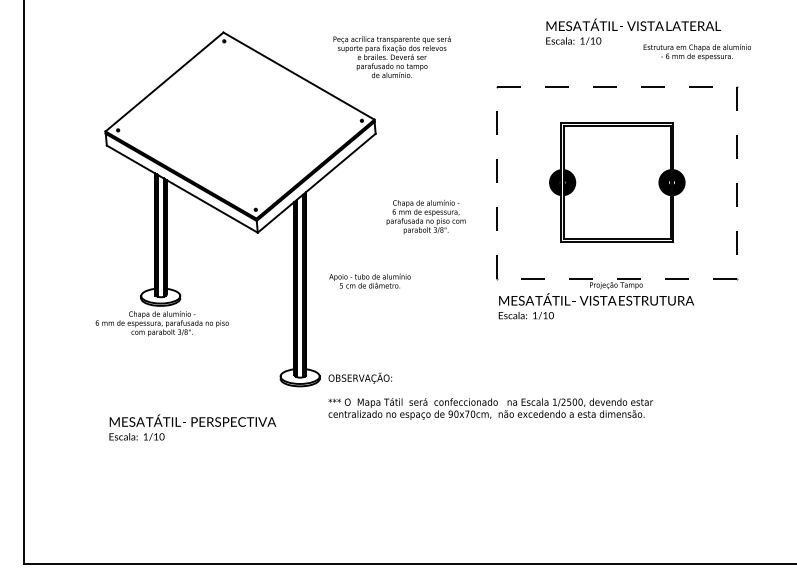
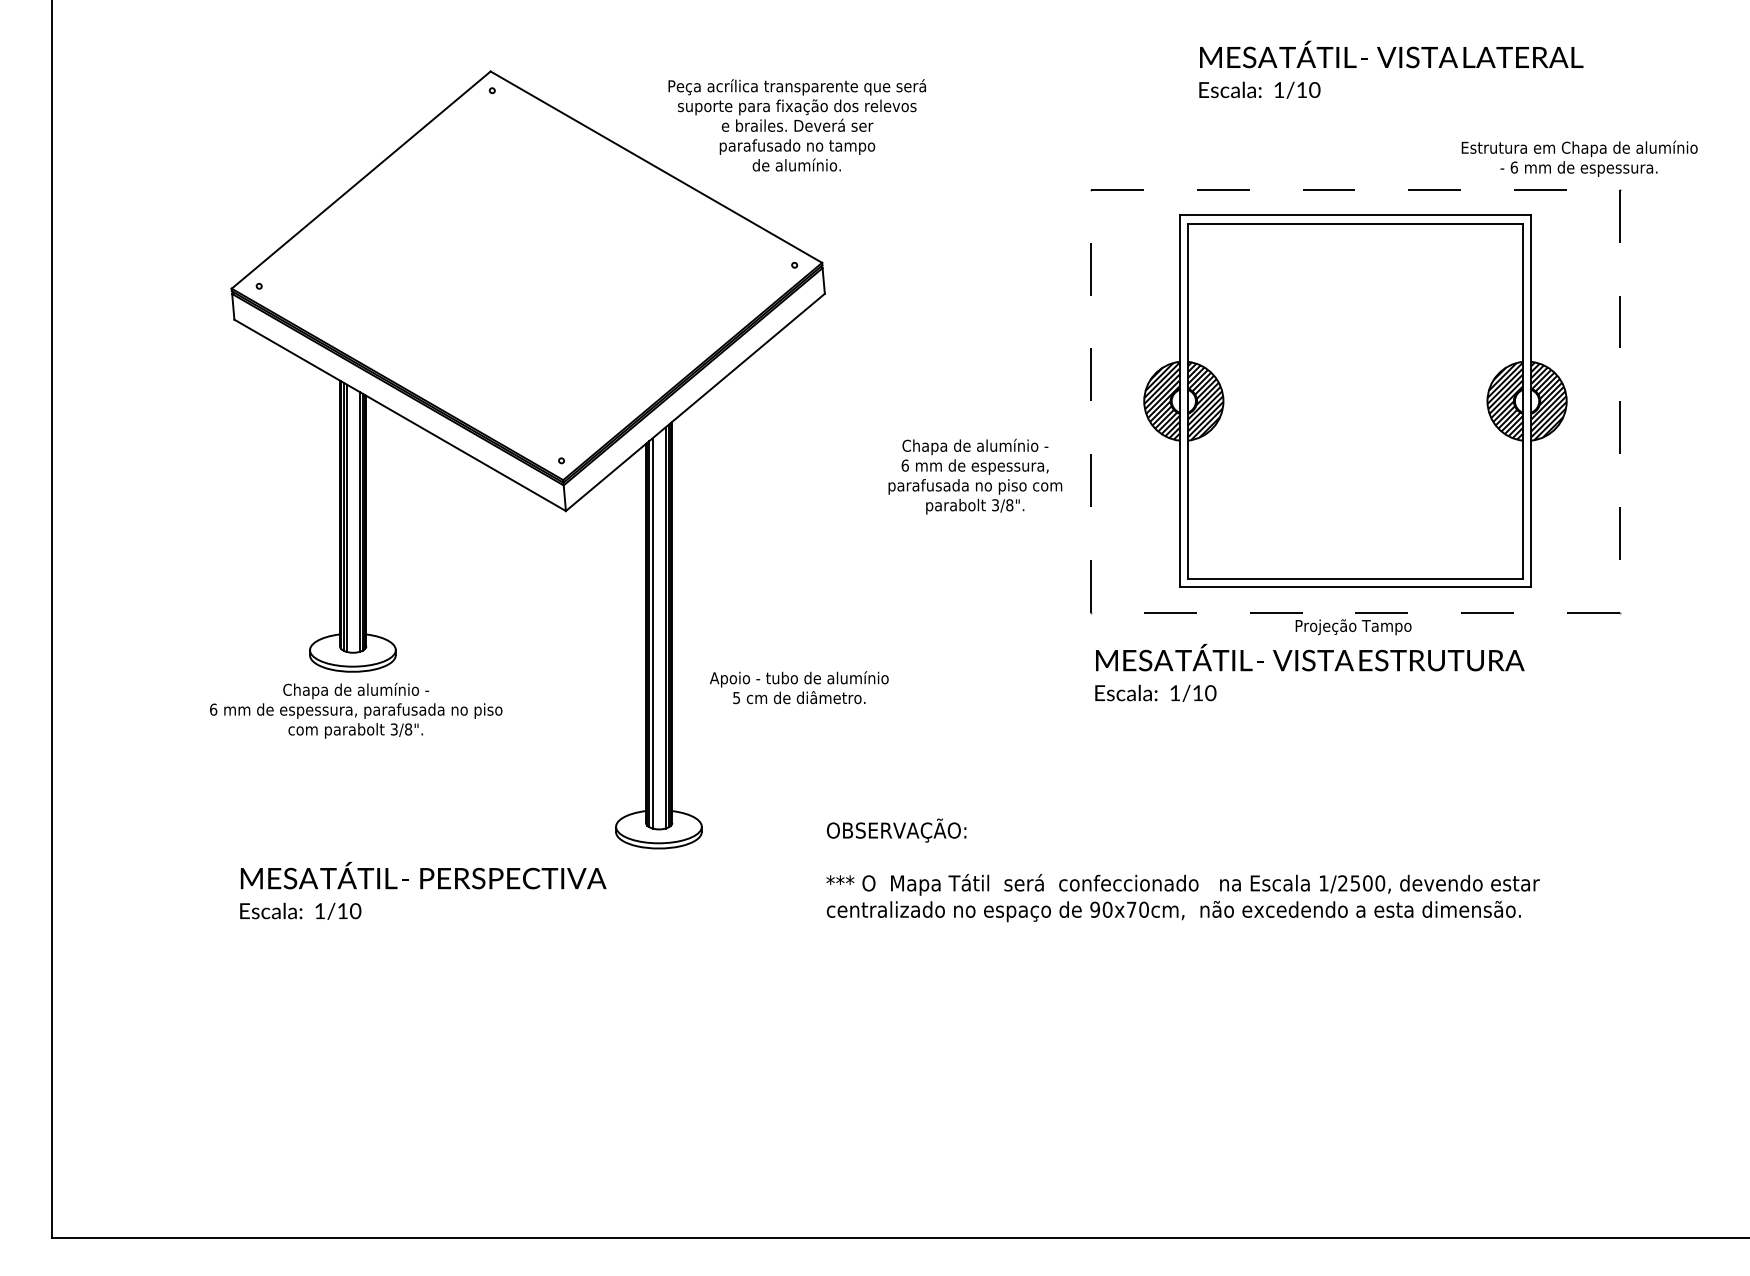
text: (696, 52) -> (1577, 159), moved
text: (391, 56) -> (795, 124), moved
part: (617, 182) -> (1355, 400), size x1.43
text: (425, 217) -> (973, 477), moved
text: (369, 280) -> (798, 686), moved
text: (490, 395) -> (1182, 868), moved
text: (192, 427) -> (422, 890), moved

